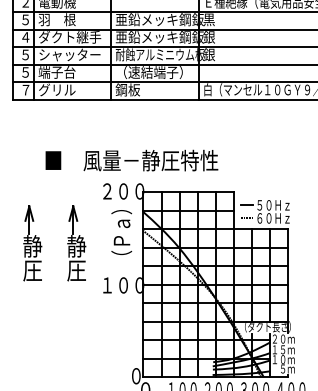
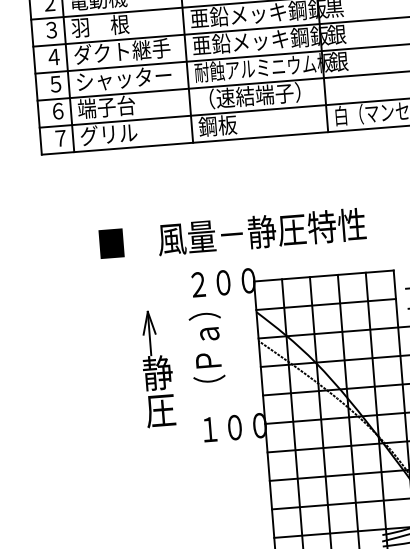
text: (25, 19) -> (51, 29), ５ -> ３
text: (25, 72) -> (57, 111), ５ -> ６
text: (121, 232) -> (206, 347), moved
part: (32, 243) -> (89, 374), removed

